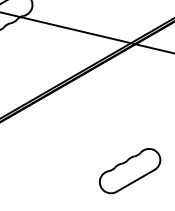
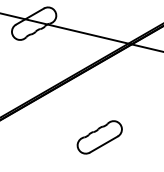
part: (129, 171) -> (99, 137), moved

